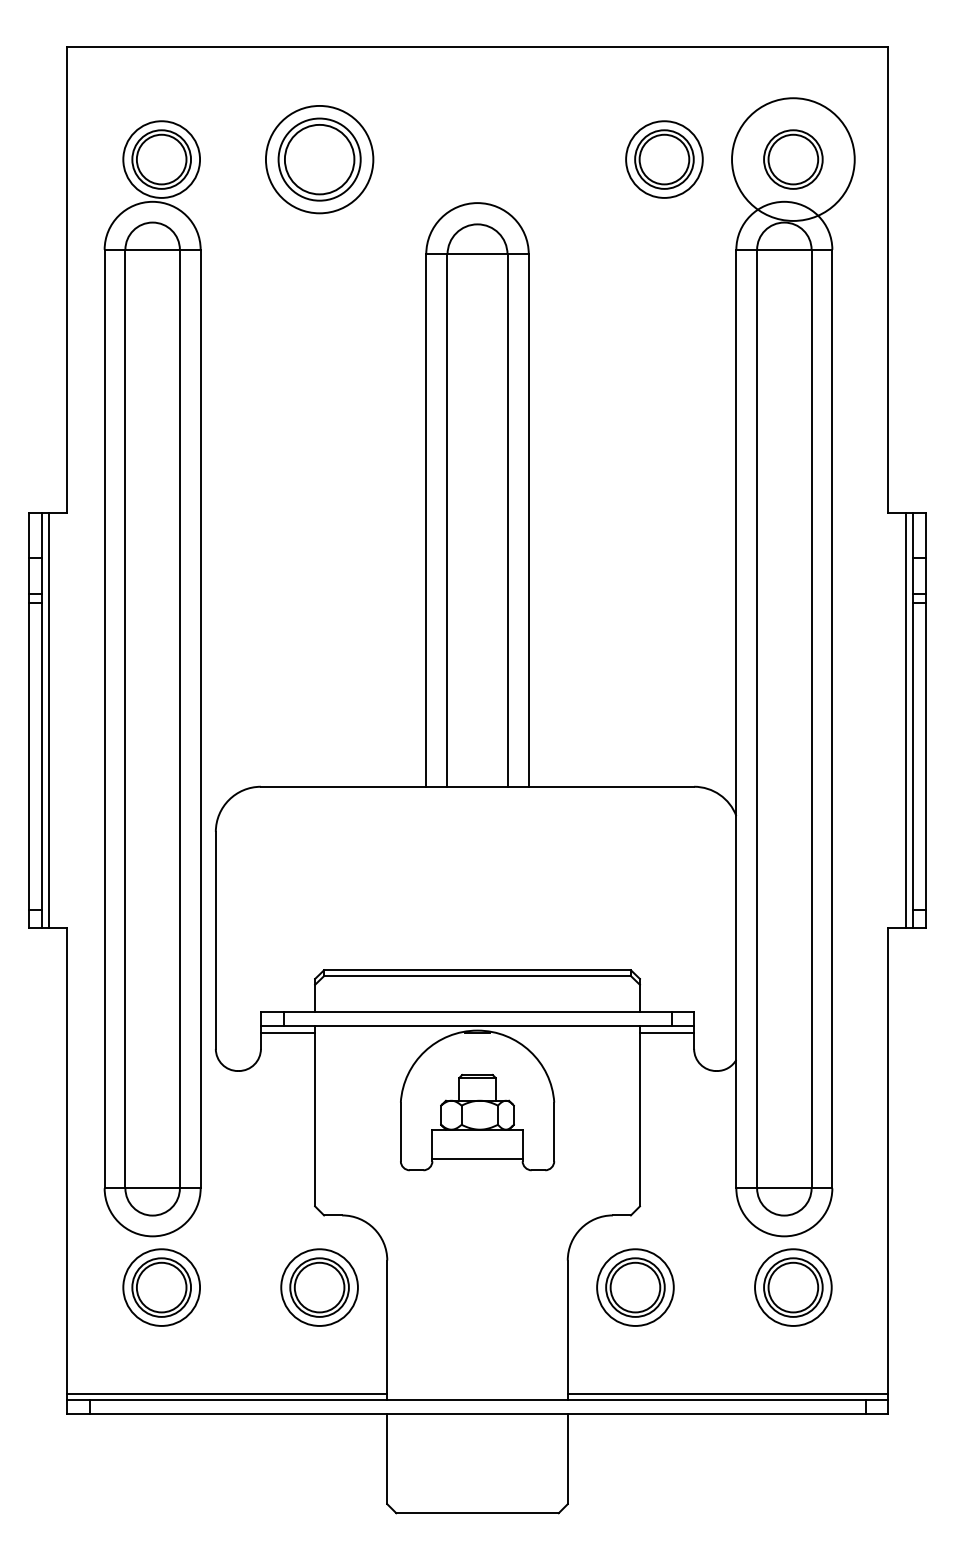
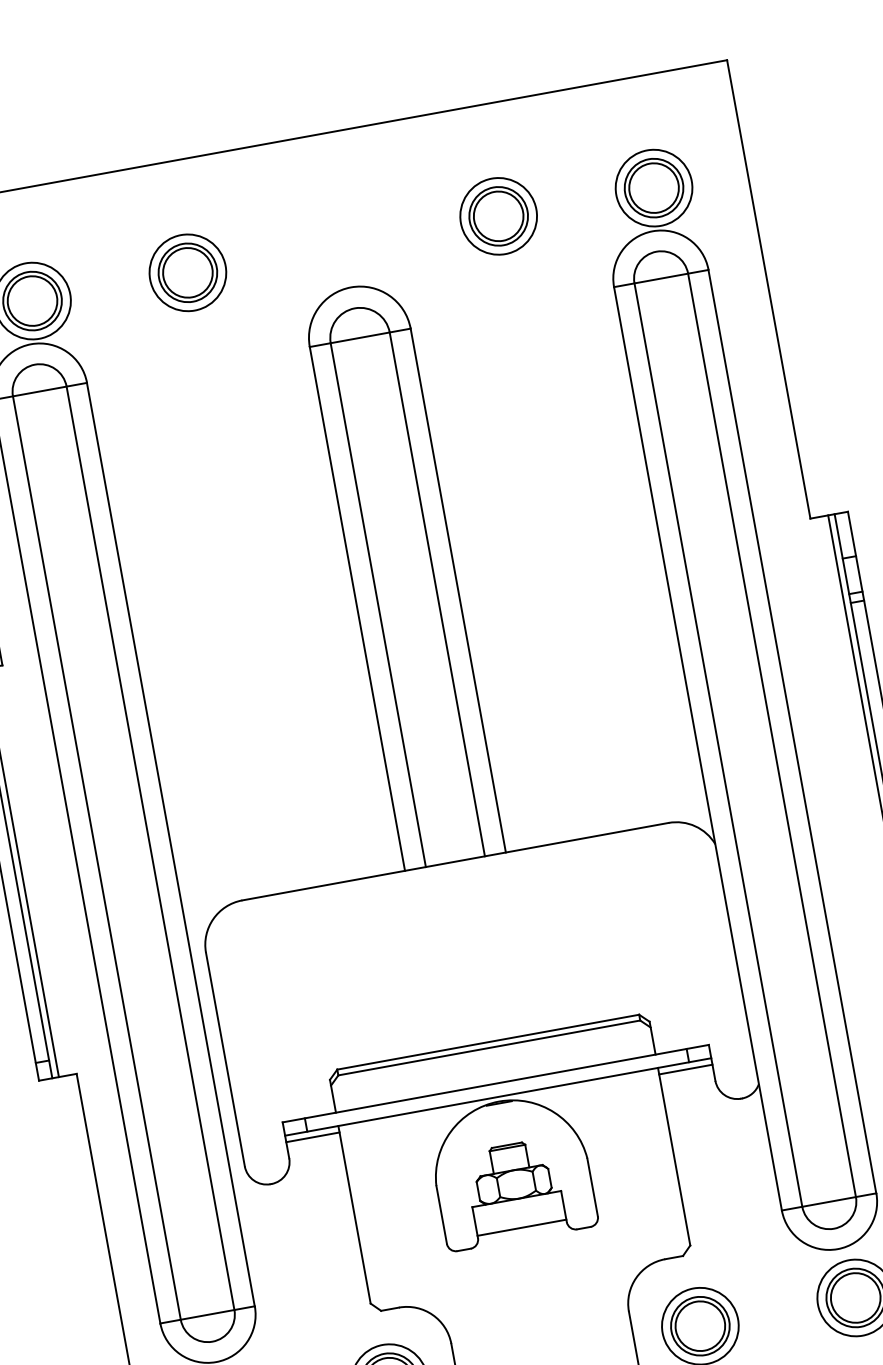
part: (319, 159) -> (187, 272), size x0.71
part: (664, 159) -> (498, 216), moved
circle: (793, 159) -> (654, 188), size x0.62

